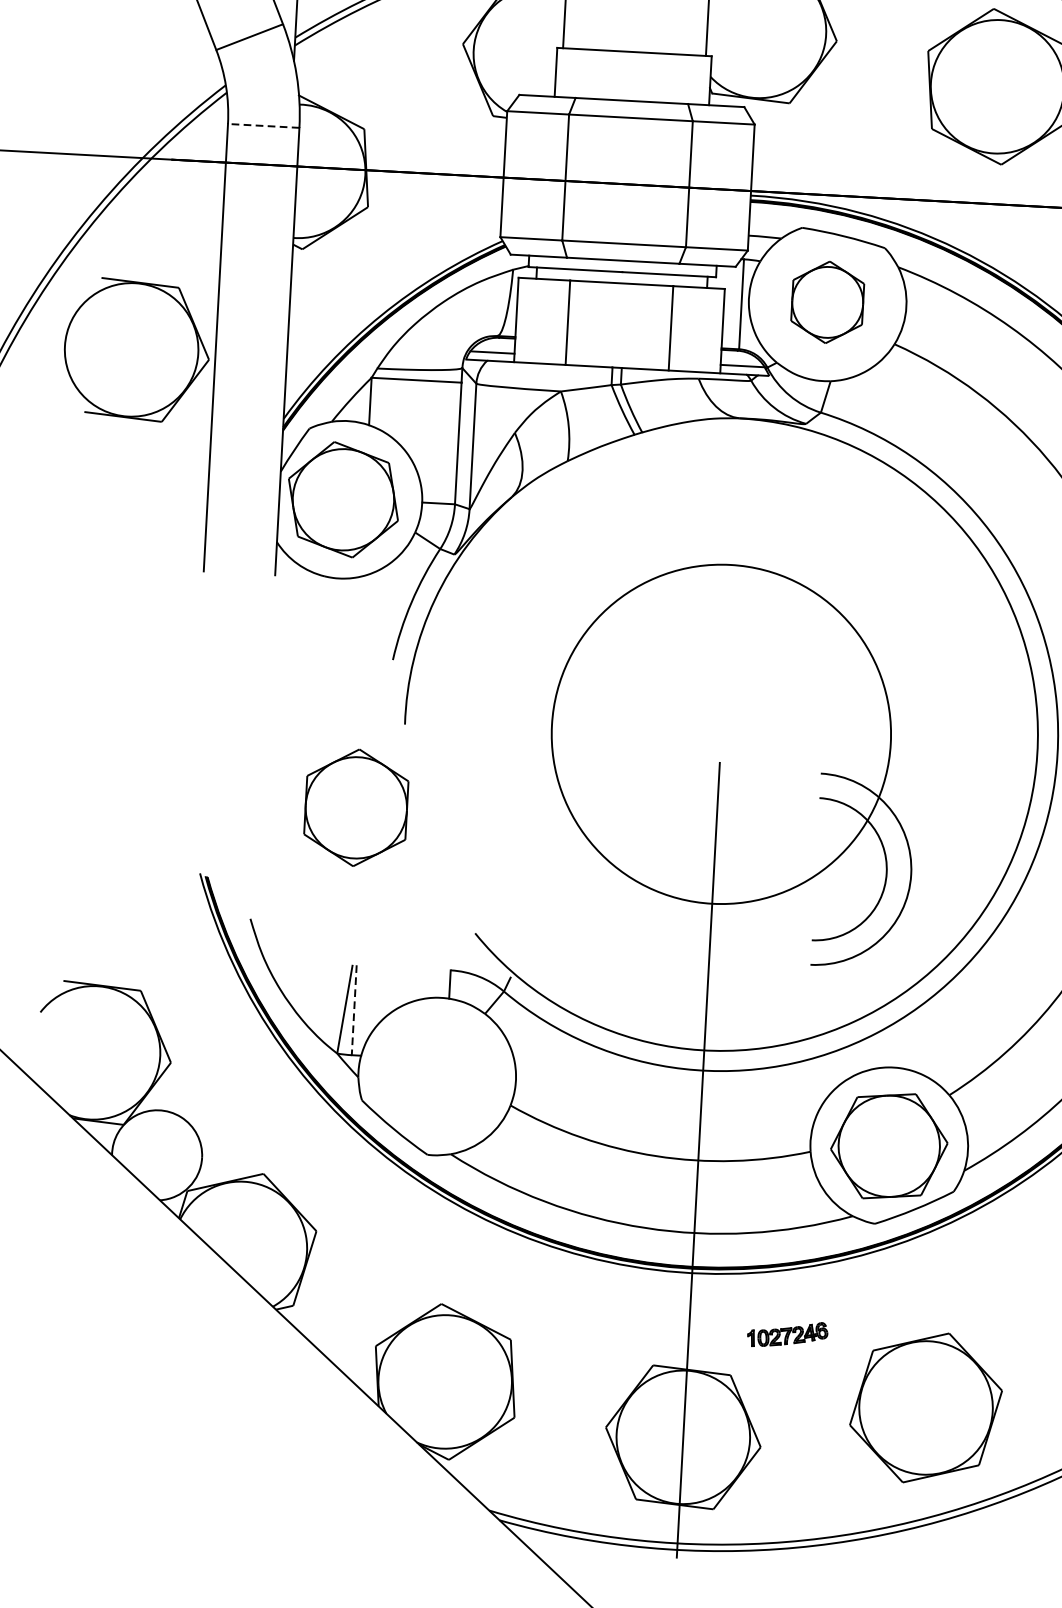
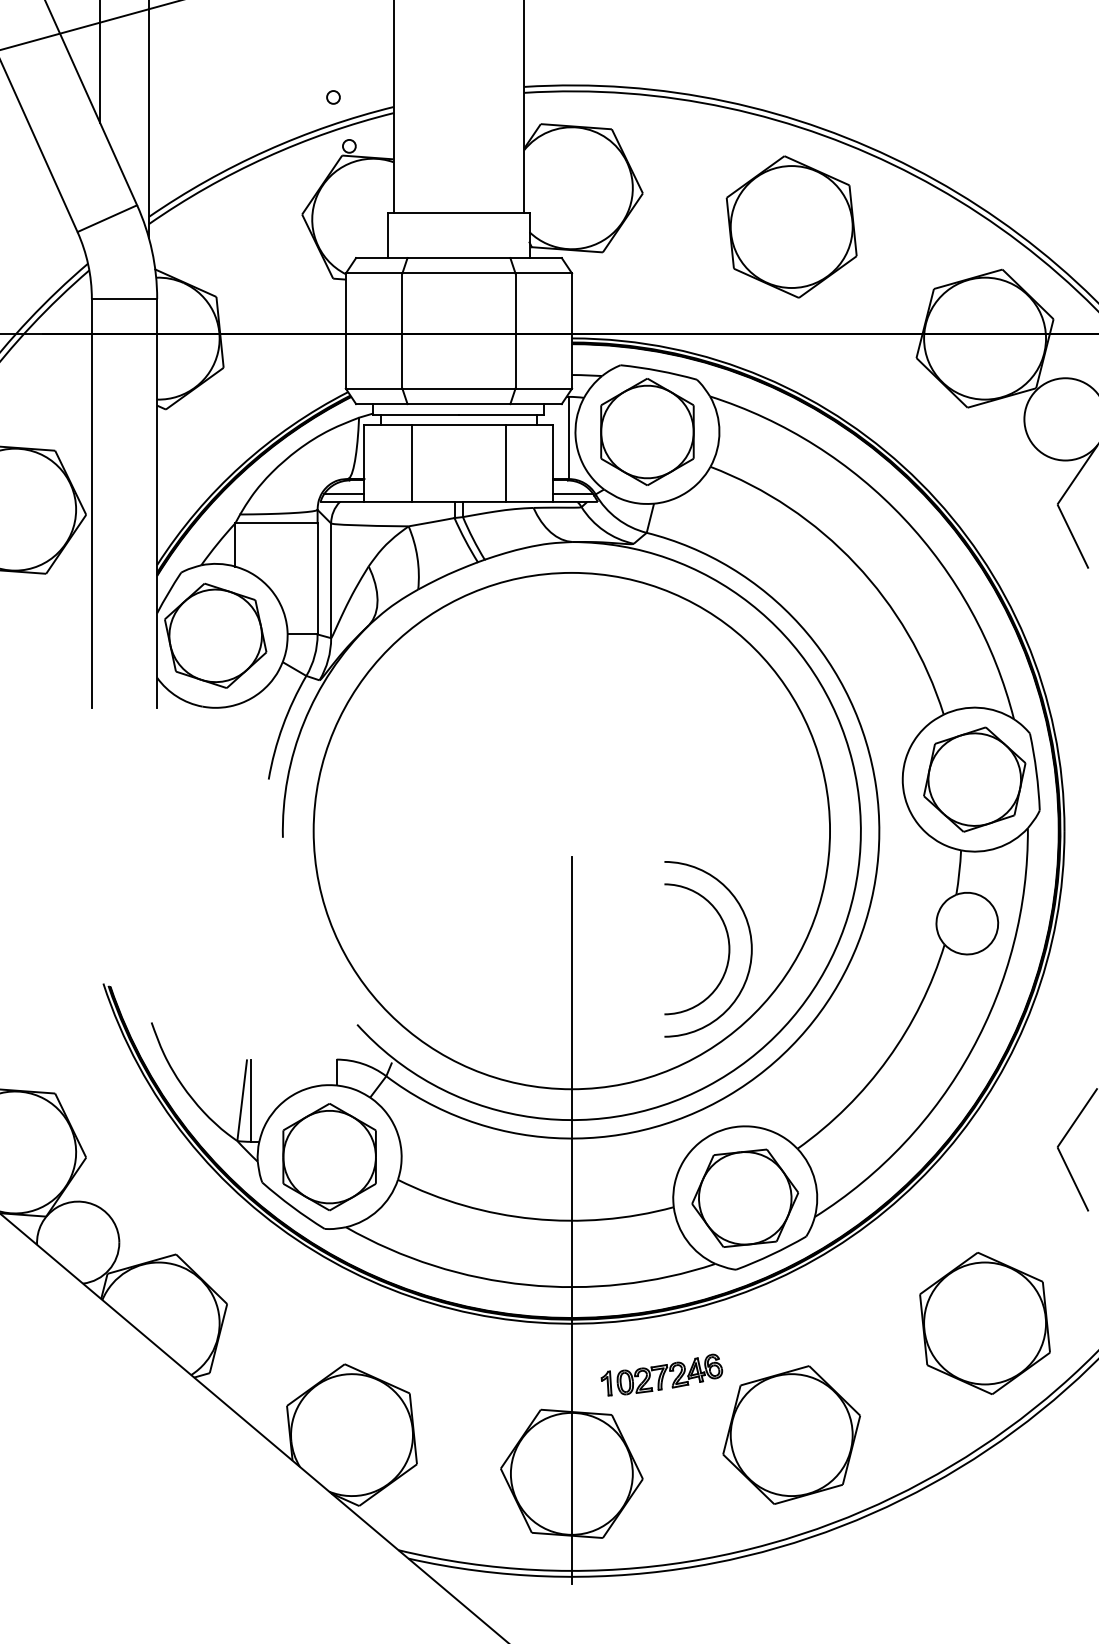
line: (263, 125) -> (124, 298), dashed -> solid
part: (827, 301) -> (647, 431), size x1.43
circle: (721, 733) -> (571, 830), size x1.67
part: (356, 808) -> (329, 1157), moved
line: (353, 1011) -> (250, 1101), dashed -> solid
part: (787, 1333) -> (661, 1374), size x1.67

